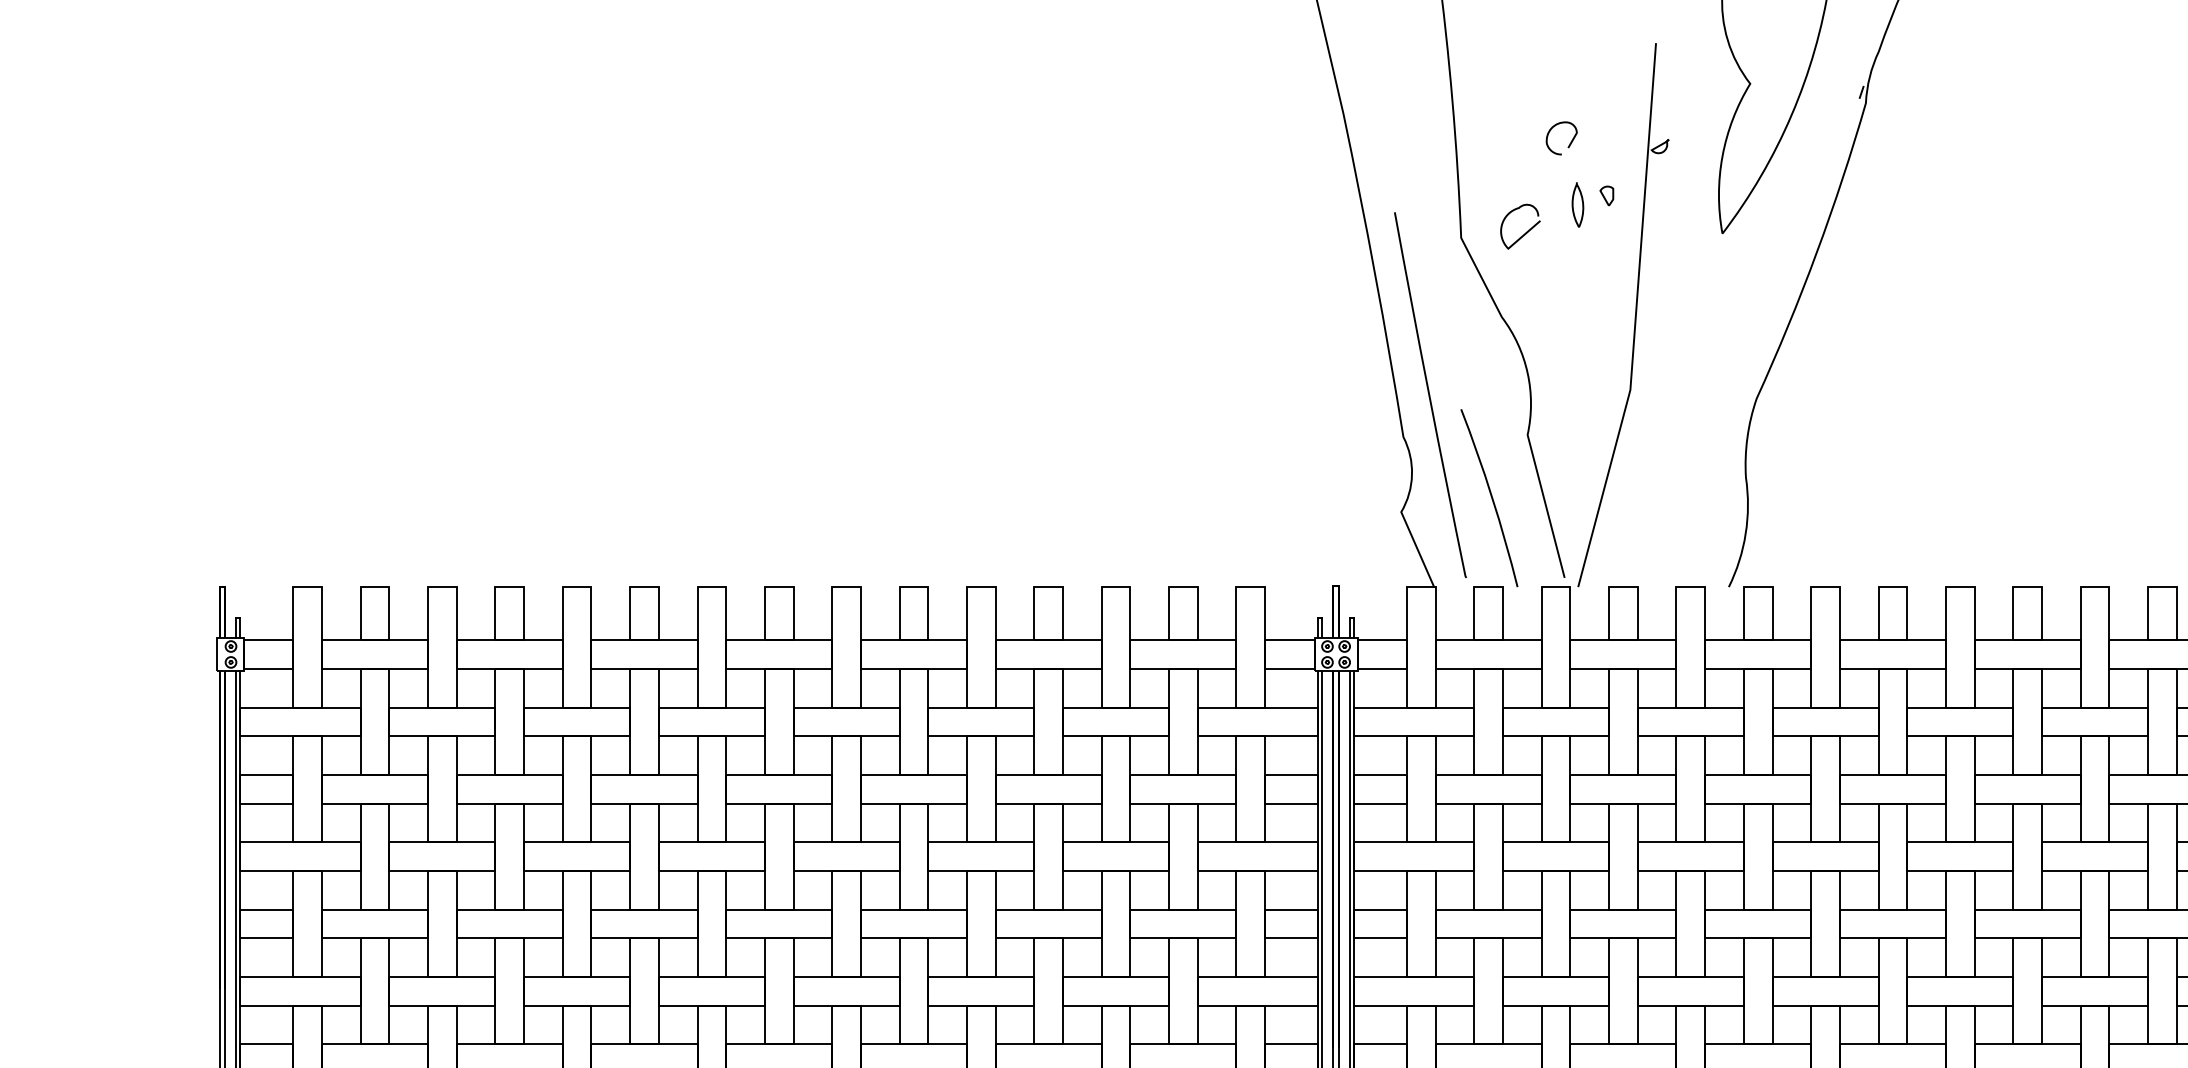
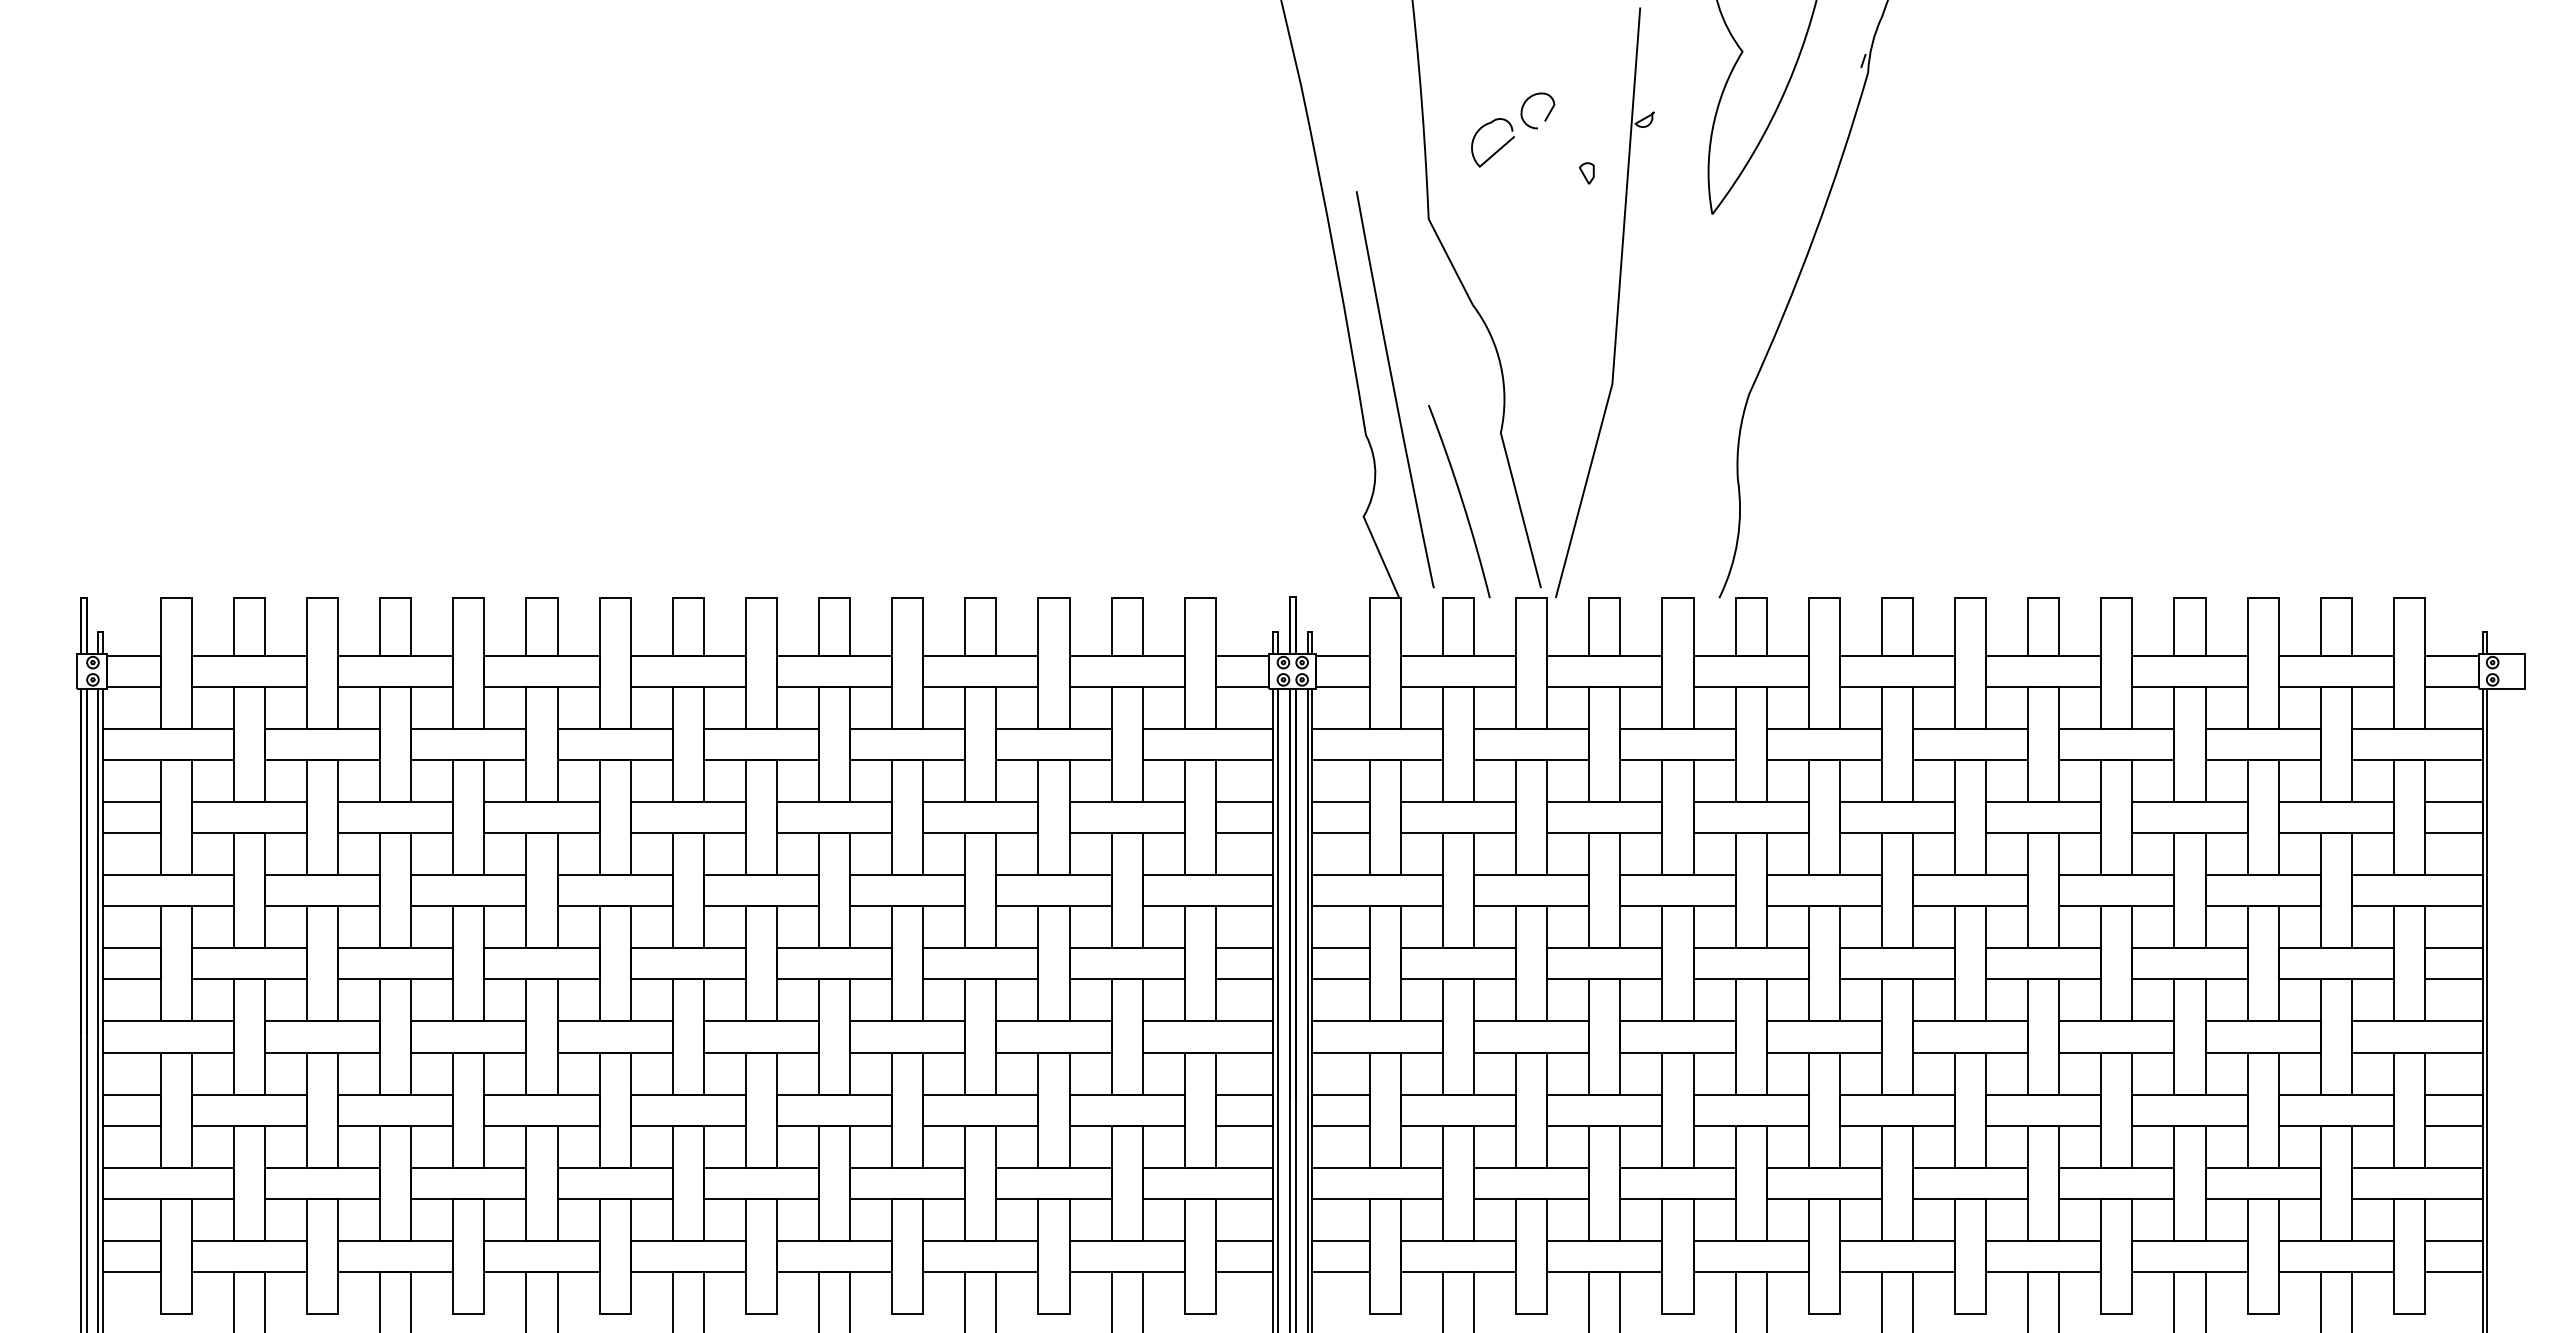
curve: (1581, 201) -> (1559, 179), removed
curve: (1526, 231) -> (1499, 148), moved

